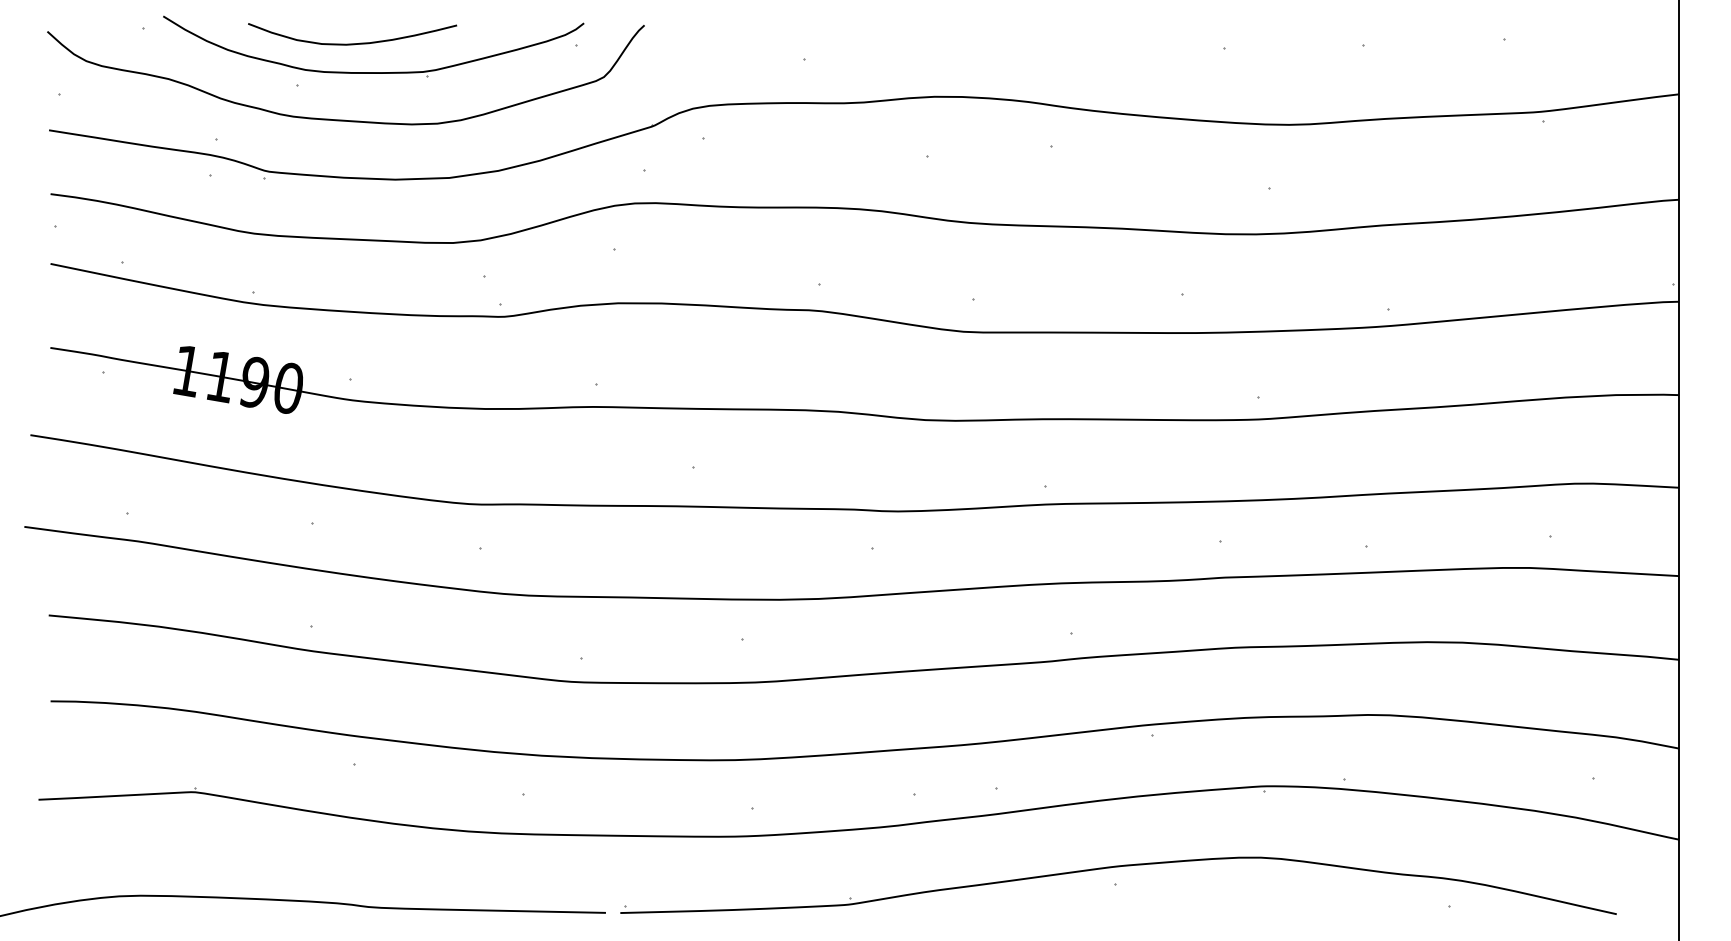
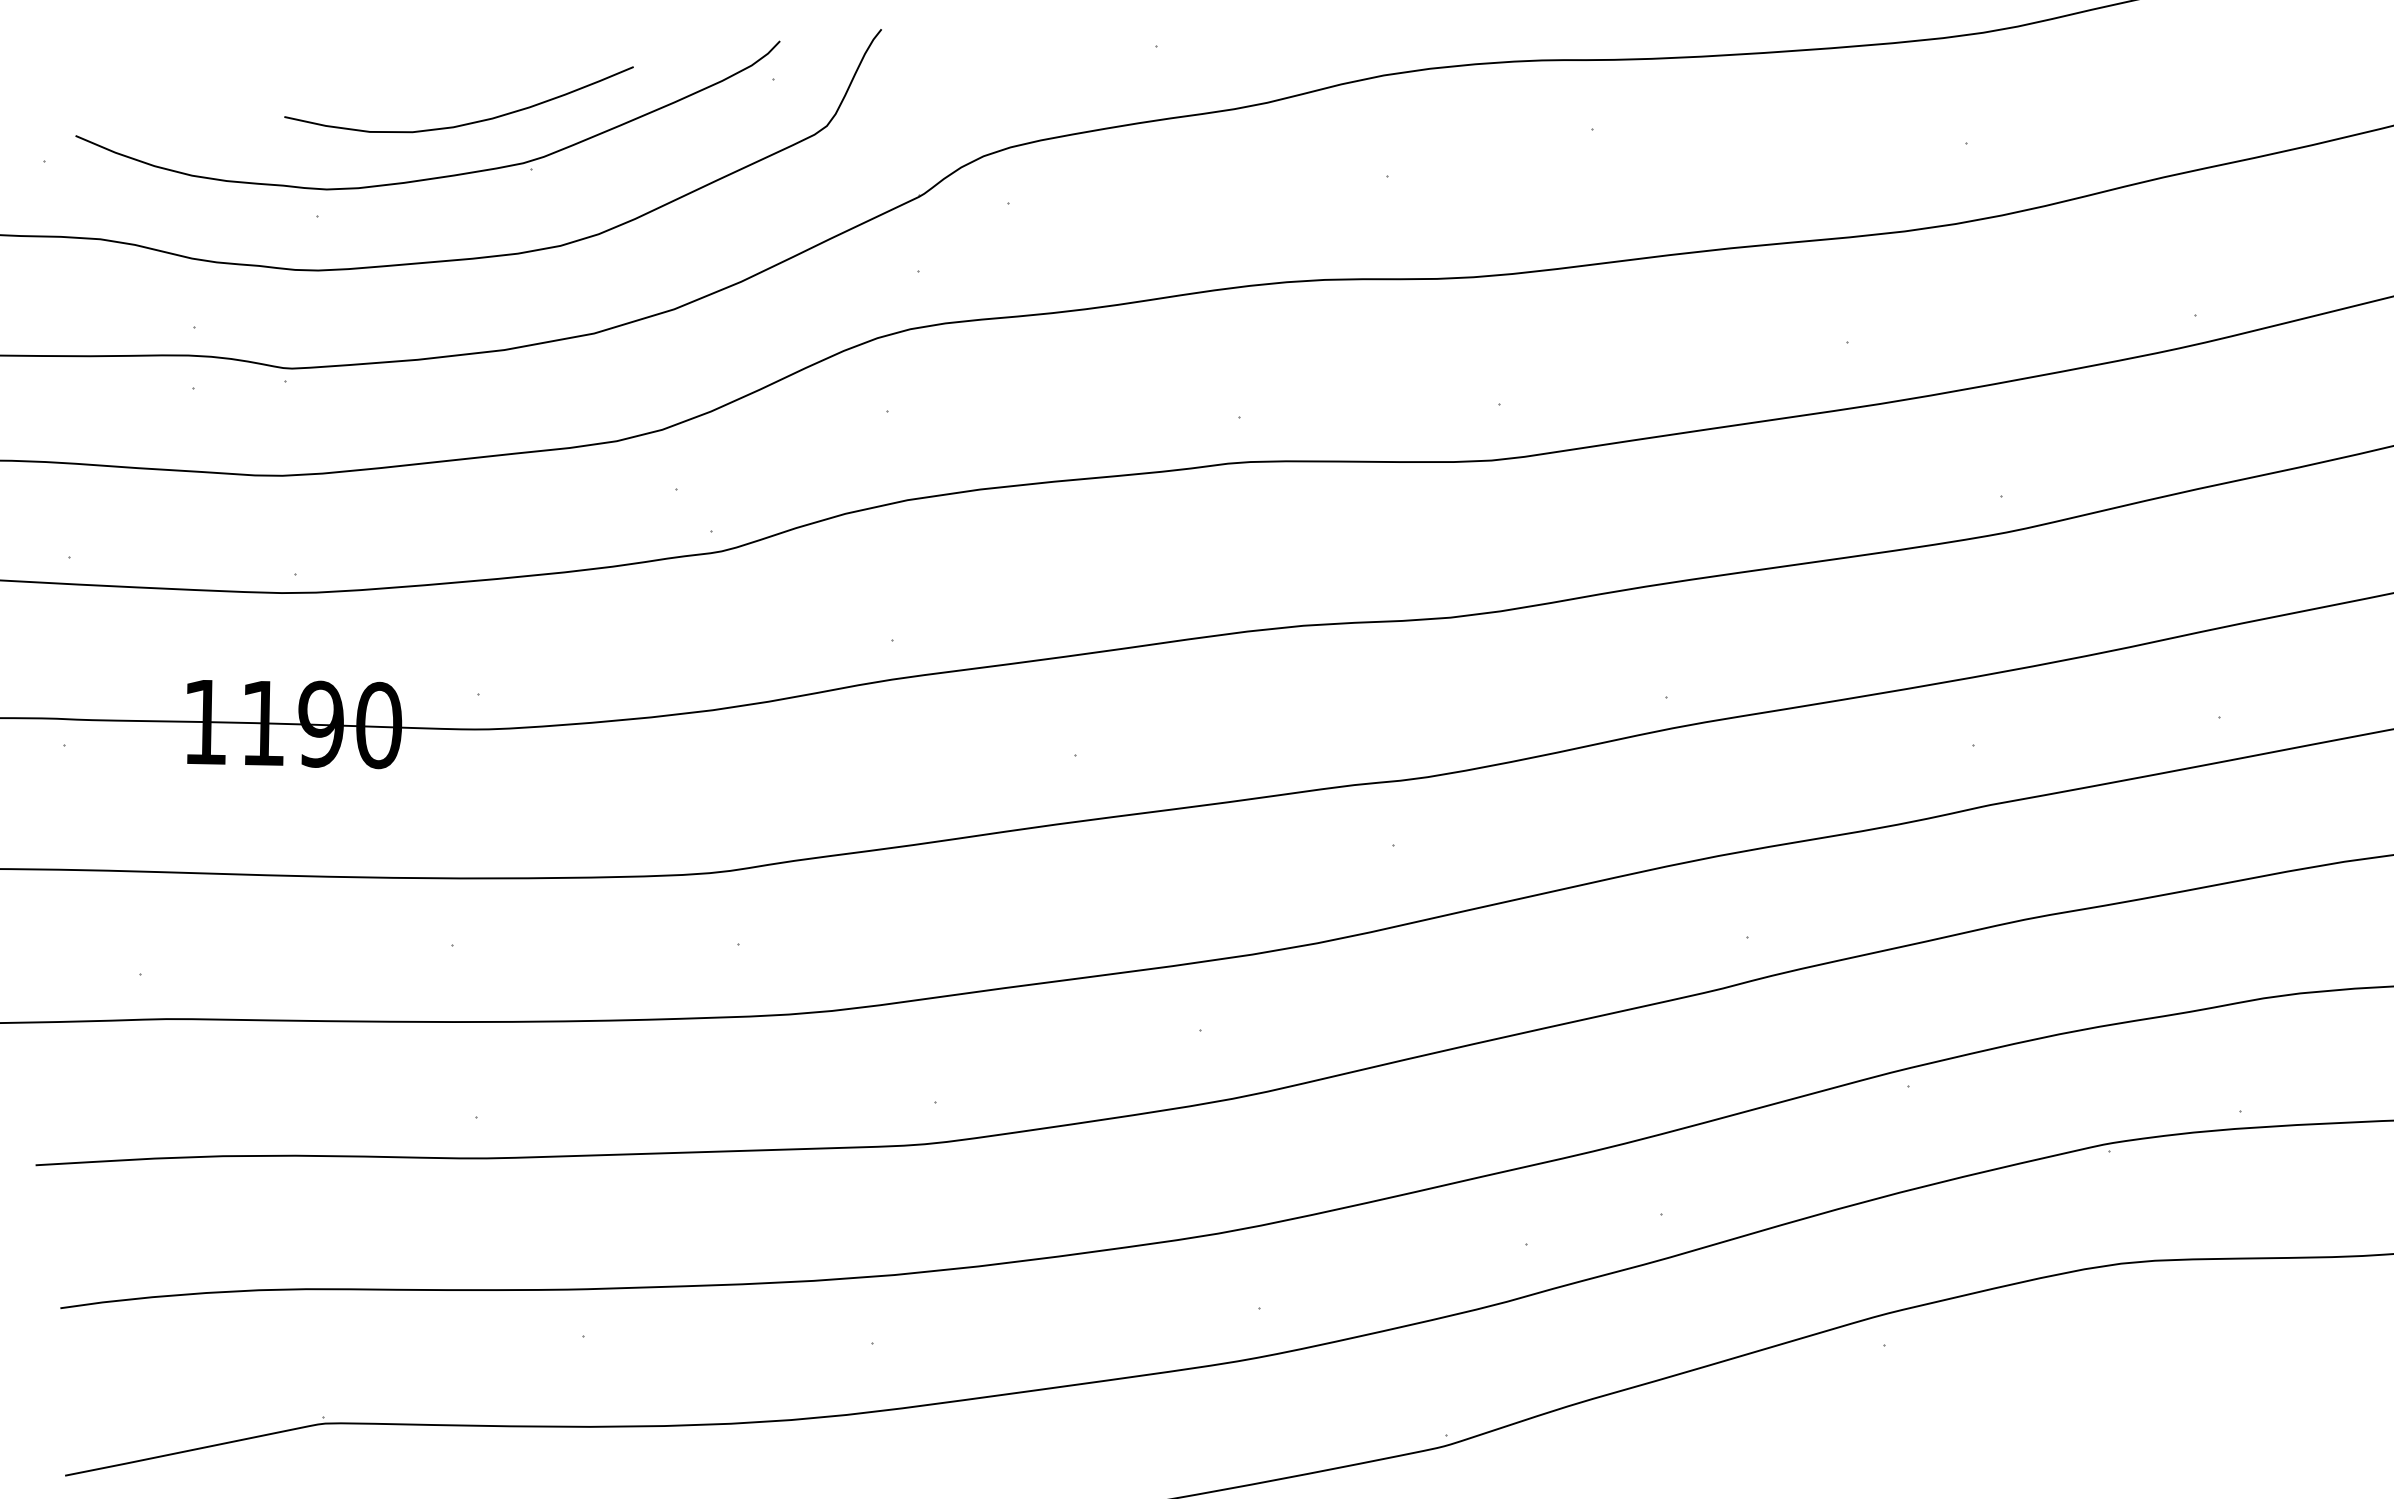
curve: (352, 43) -> (463, 123), moved

